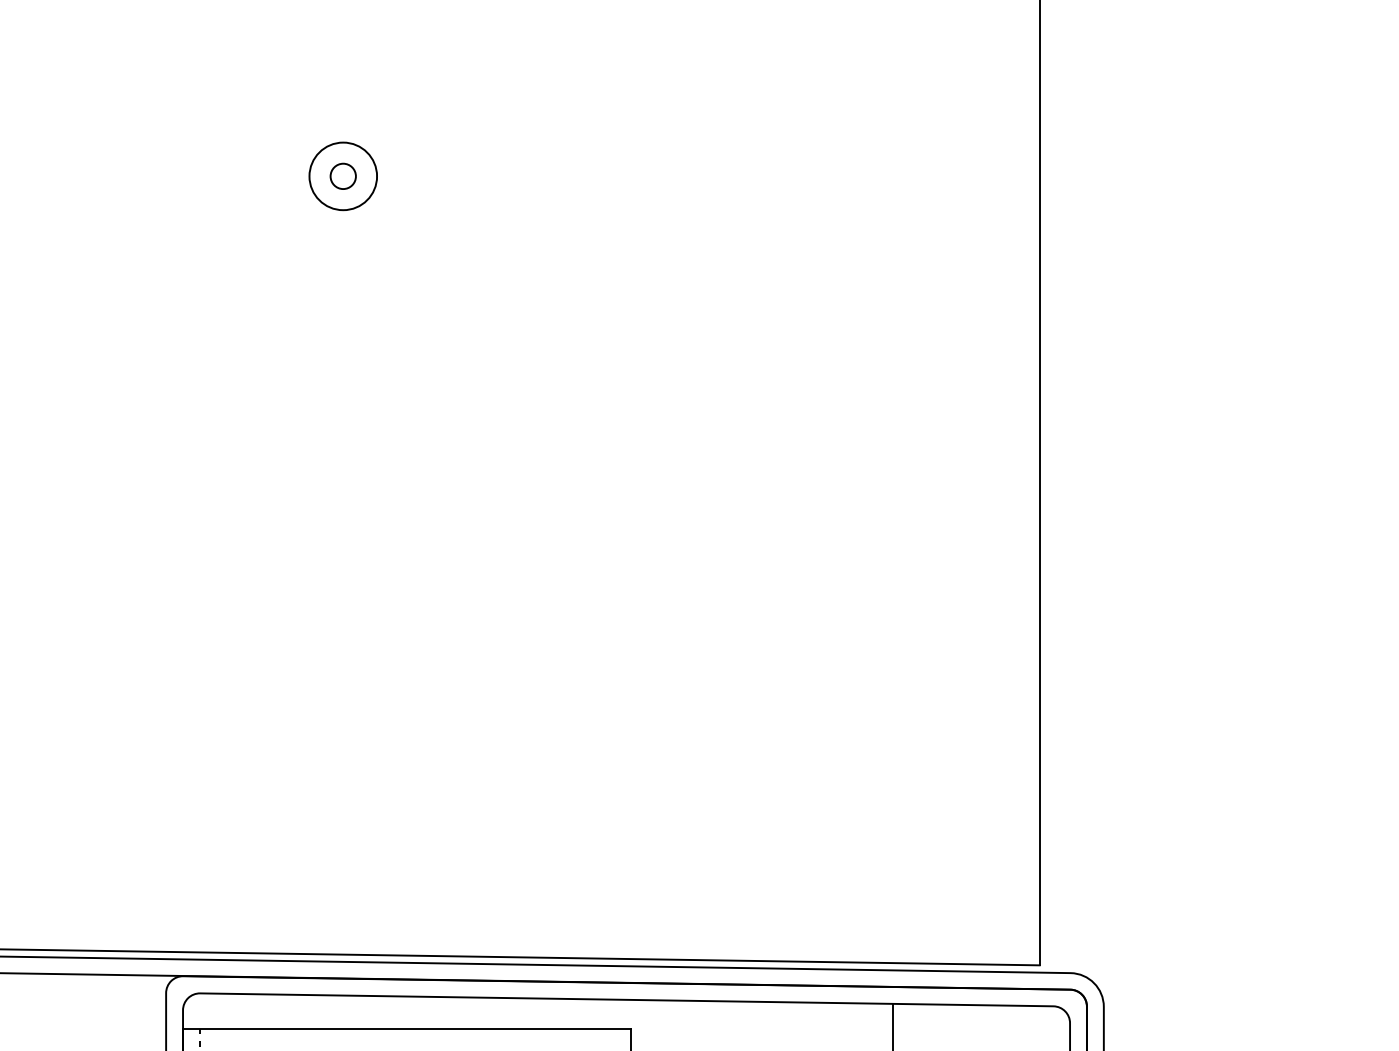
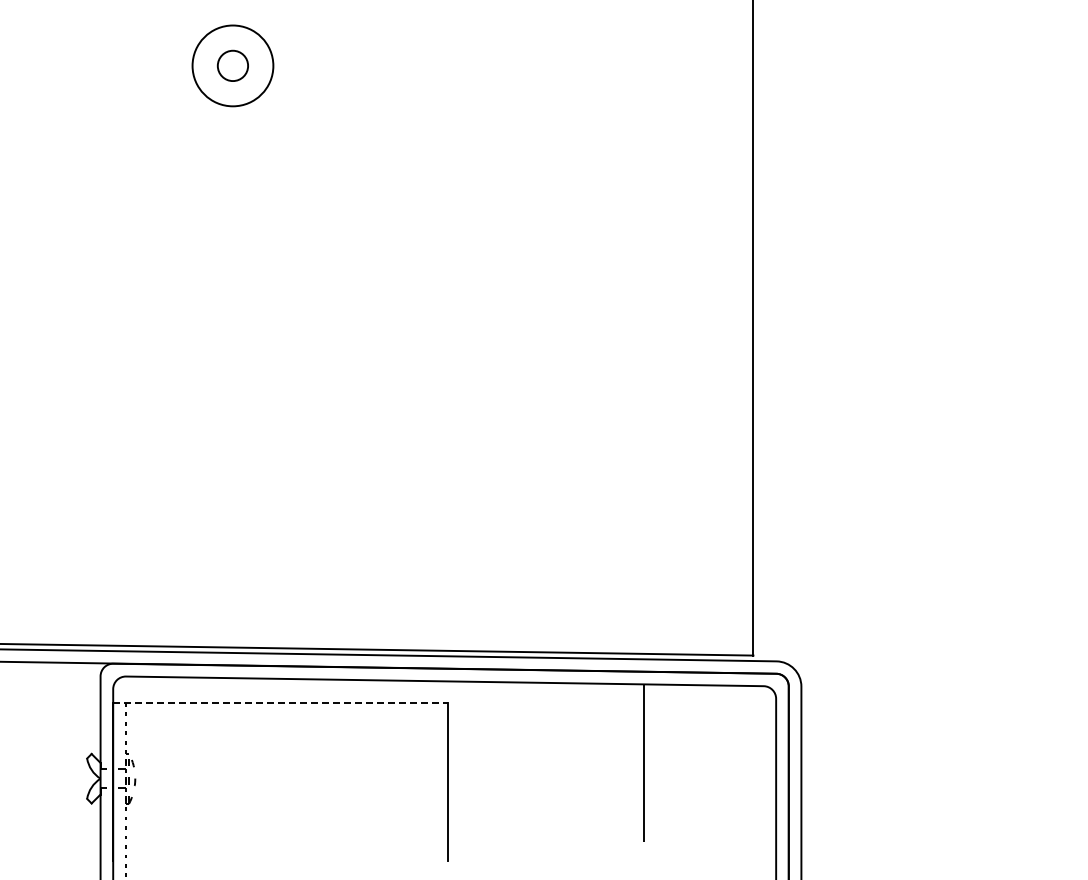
circle: (342, 175) -> (232, 65), size x1.6
circle: (342, 175) -> (232, 65), size x1.6
line: (408, 1028) -> (281, 702), solid -> dashed

